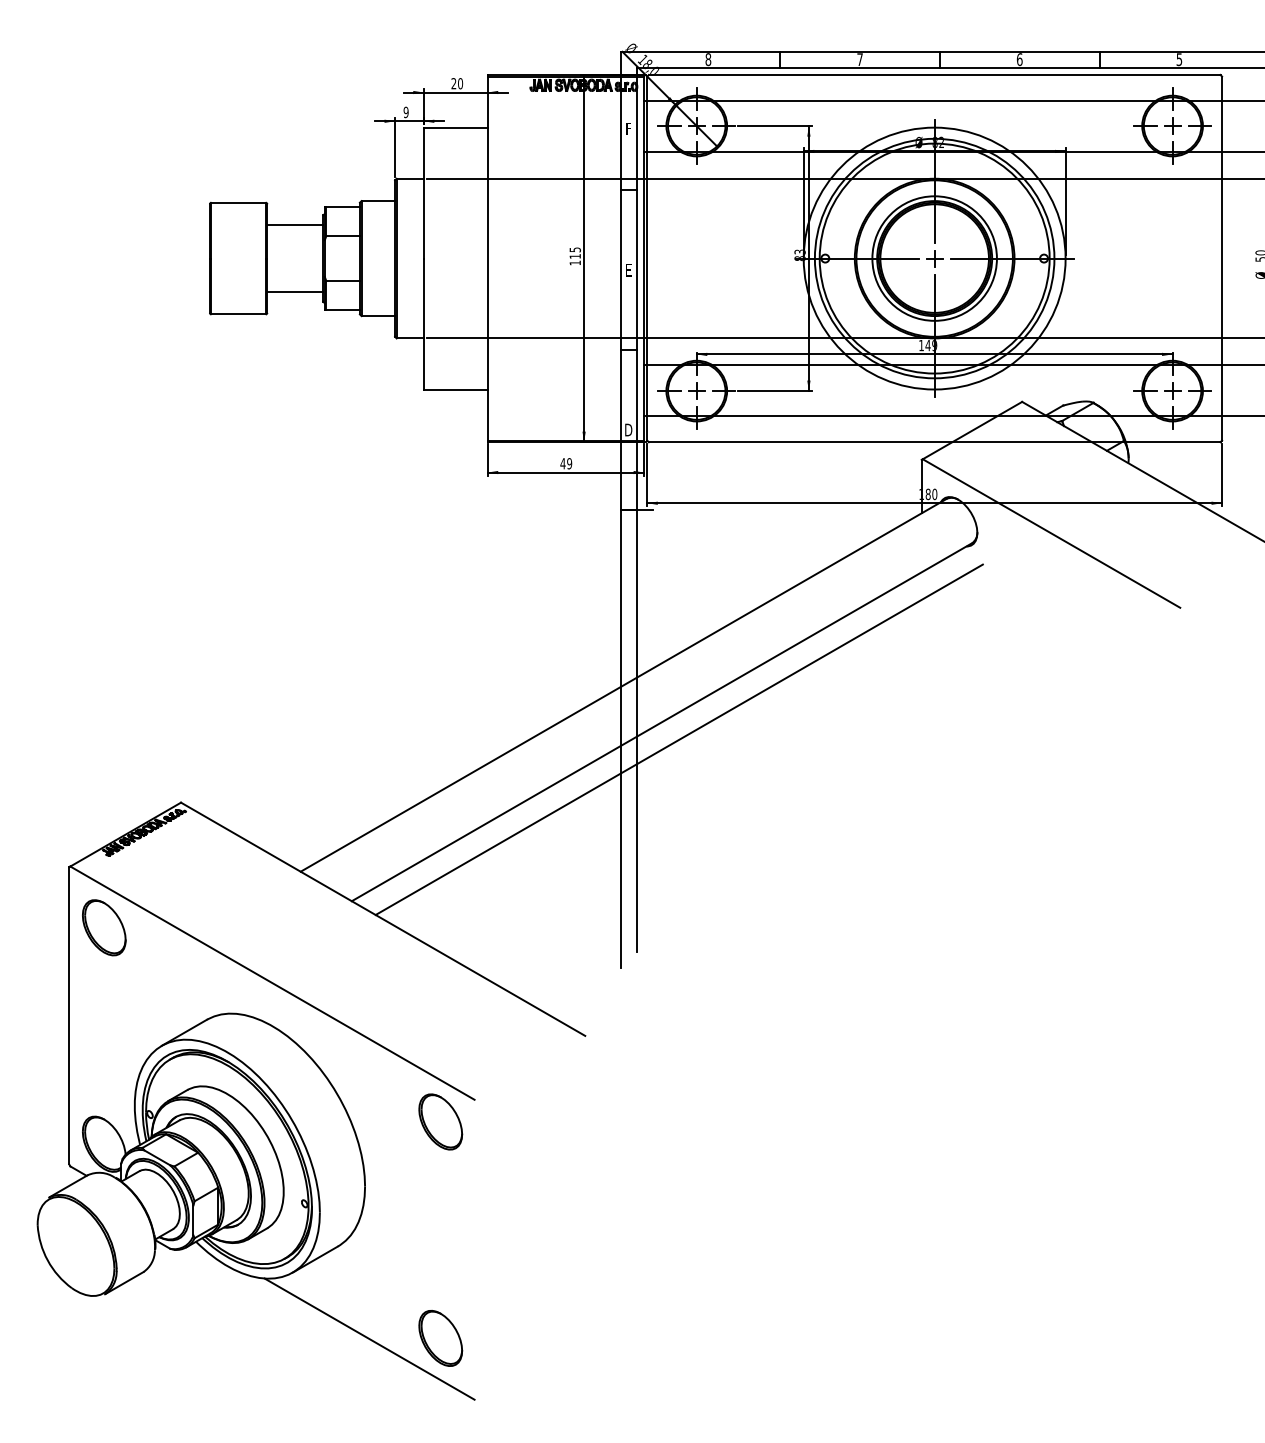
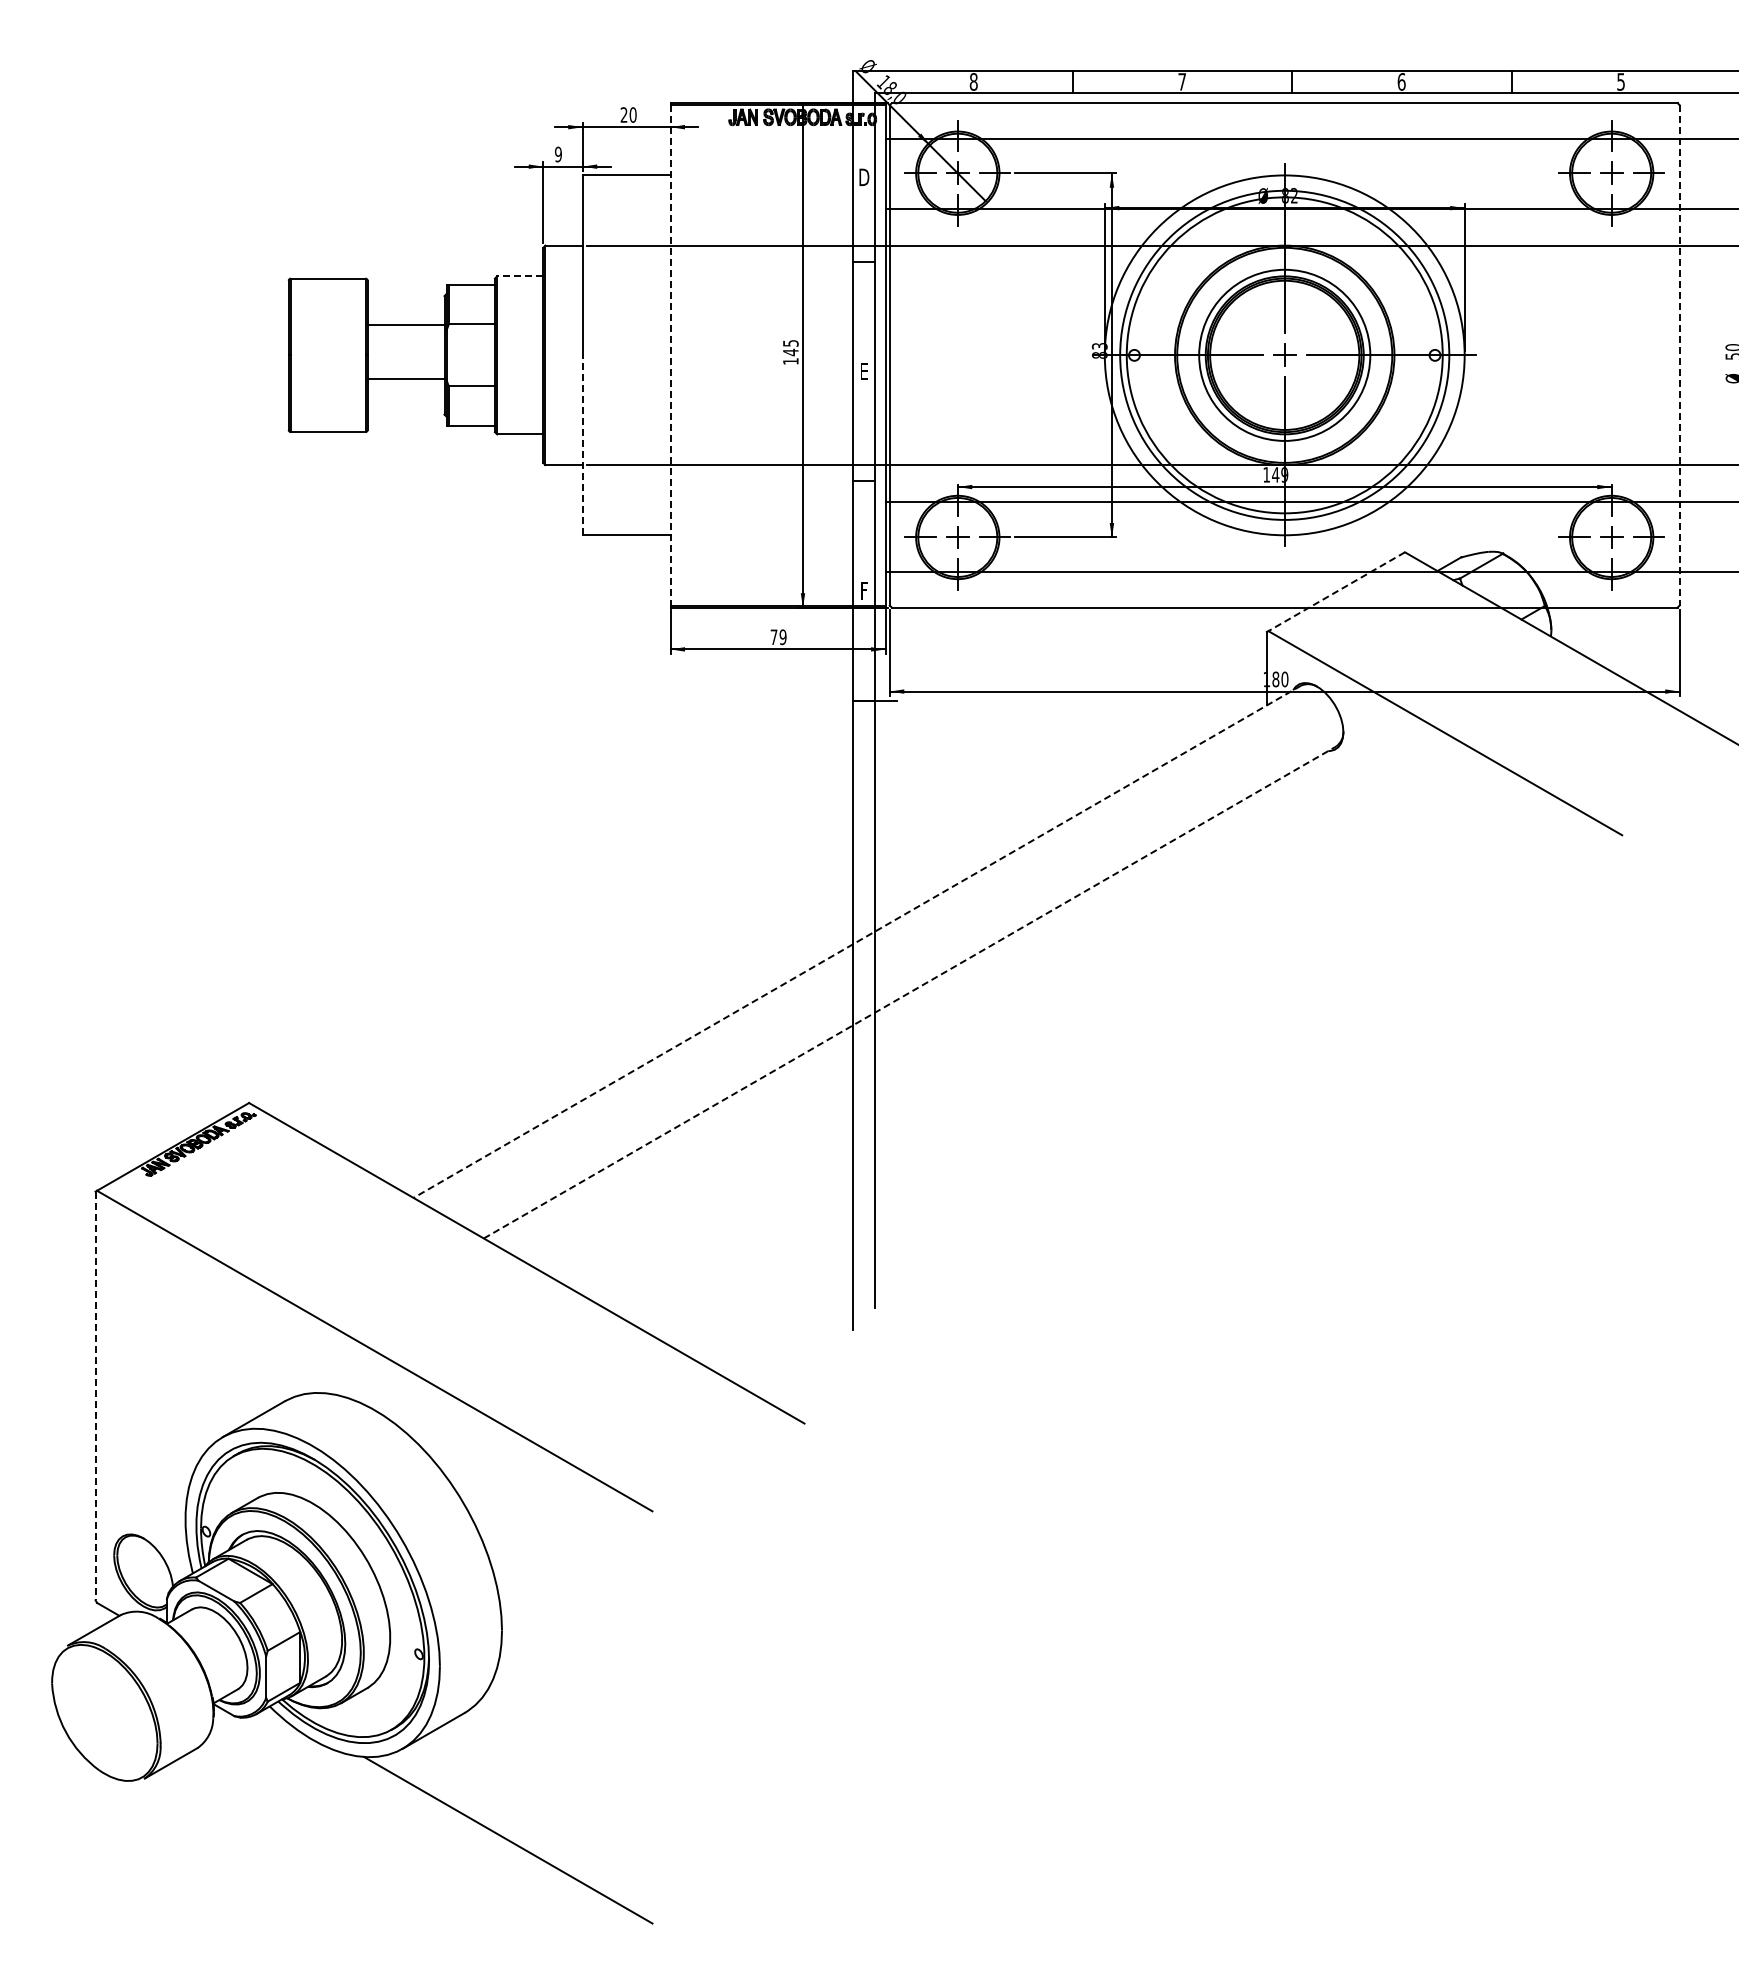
text: (628, 129) -> (864, 177), F -> D
line: (377, 201) -> (519, 276), solid -> dashed
line: (294, 225) -> (405, 379), moved
text: (575, 256) -> (790, 352), 115 -> 145
line: (487, 258) -> (670, 355), solid -> dashed
line: (1221, 258) -> (1679, 355), solid -> dashed
line: (294, 292) -> (405, 325), moved
line: (423, 324) -> (582, 445), solid -> dashed
text: (628, 429) -> (864, 590), D -> F
line: (972, 430) -> (1336, 591), solid -> dashed
text: (562, 463) -> (773, 636), 49 -> 79
line: (623, 685) -> (856, 942), solid -> dashed
line: (662, 722) -> (910, 992), solid -> dashed
line: (679, 739) -> (933, 1016), removed
part: (104, 927) -> (143, 1274), removed
line: (69, 1016) -> (95, 1396), solid -> dashed
part: (440, 1121) -> (605, 1541), removed
part: (440, 1338) -> (605, 1839), removed

